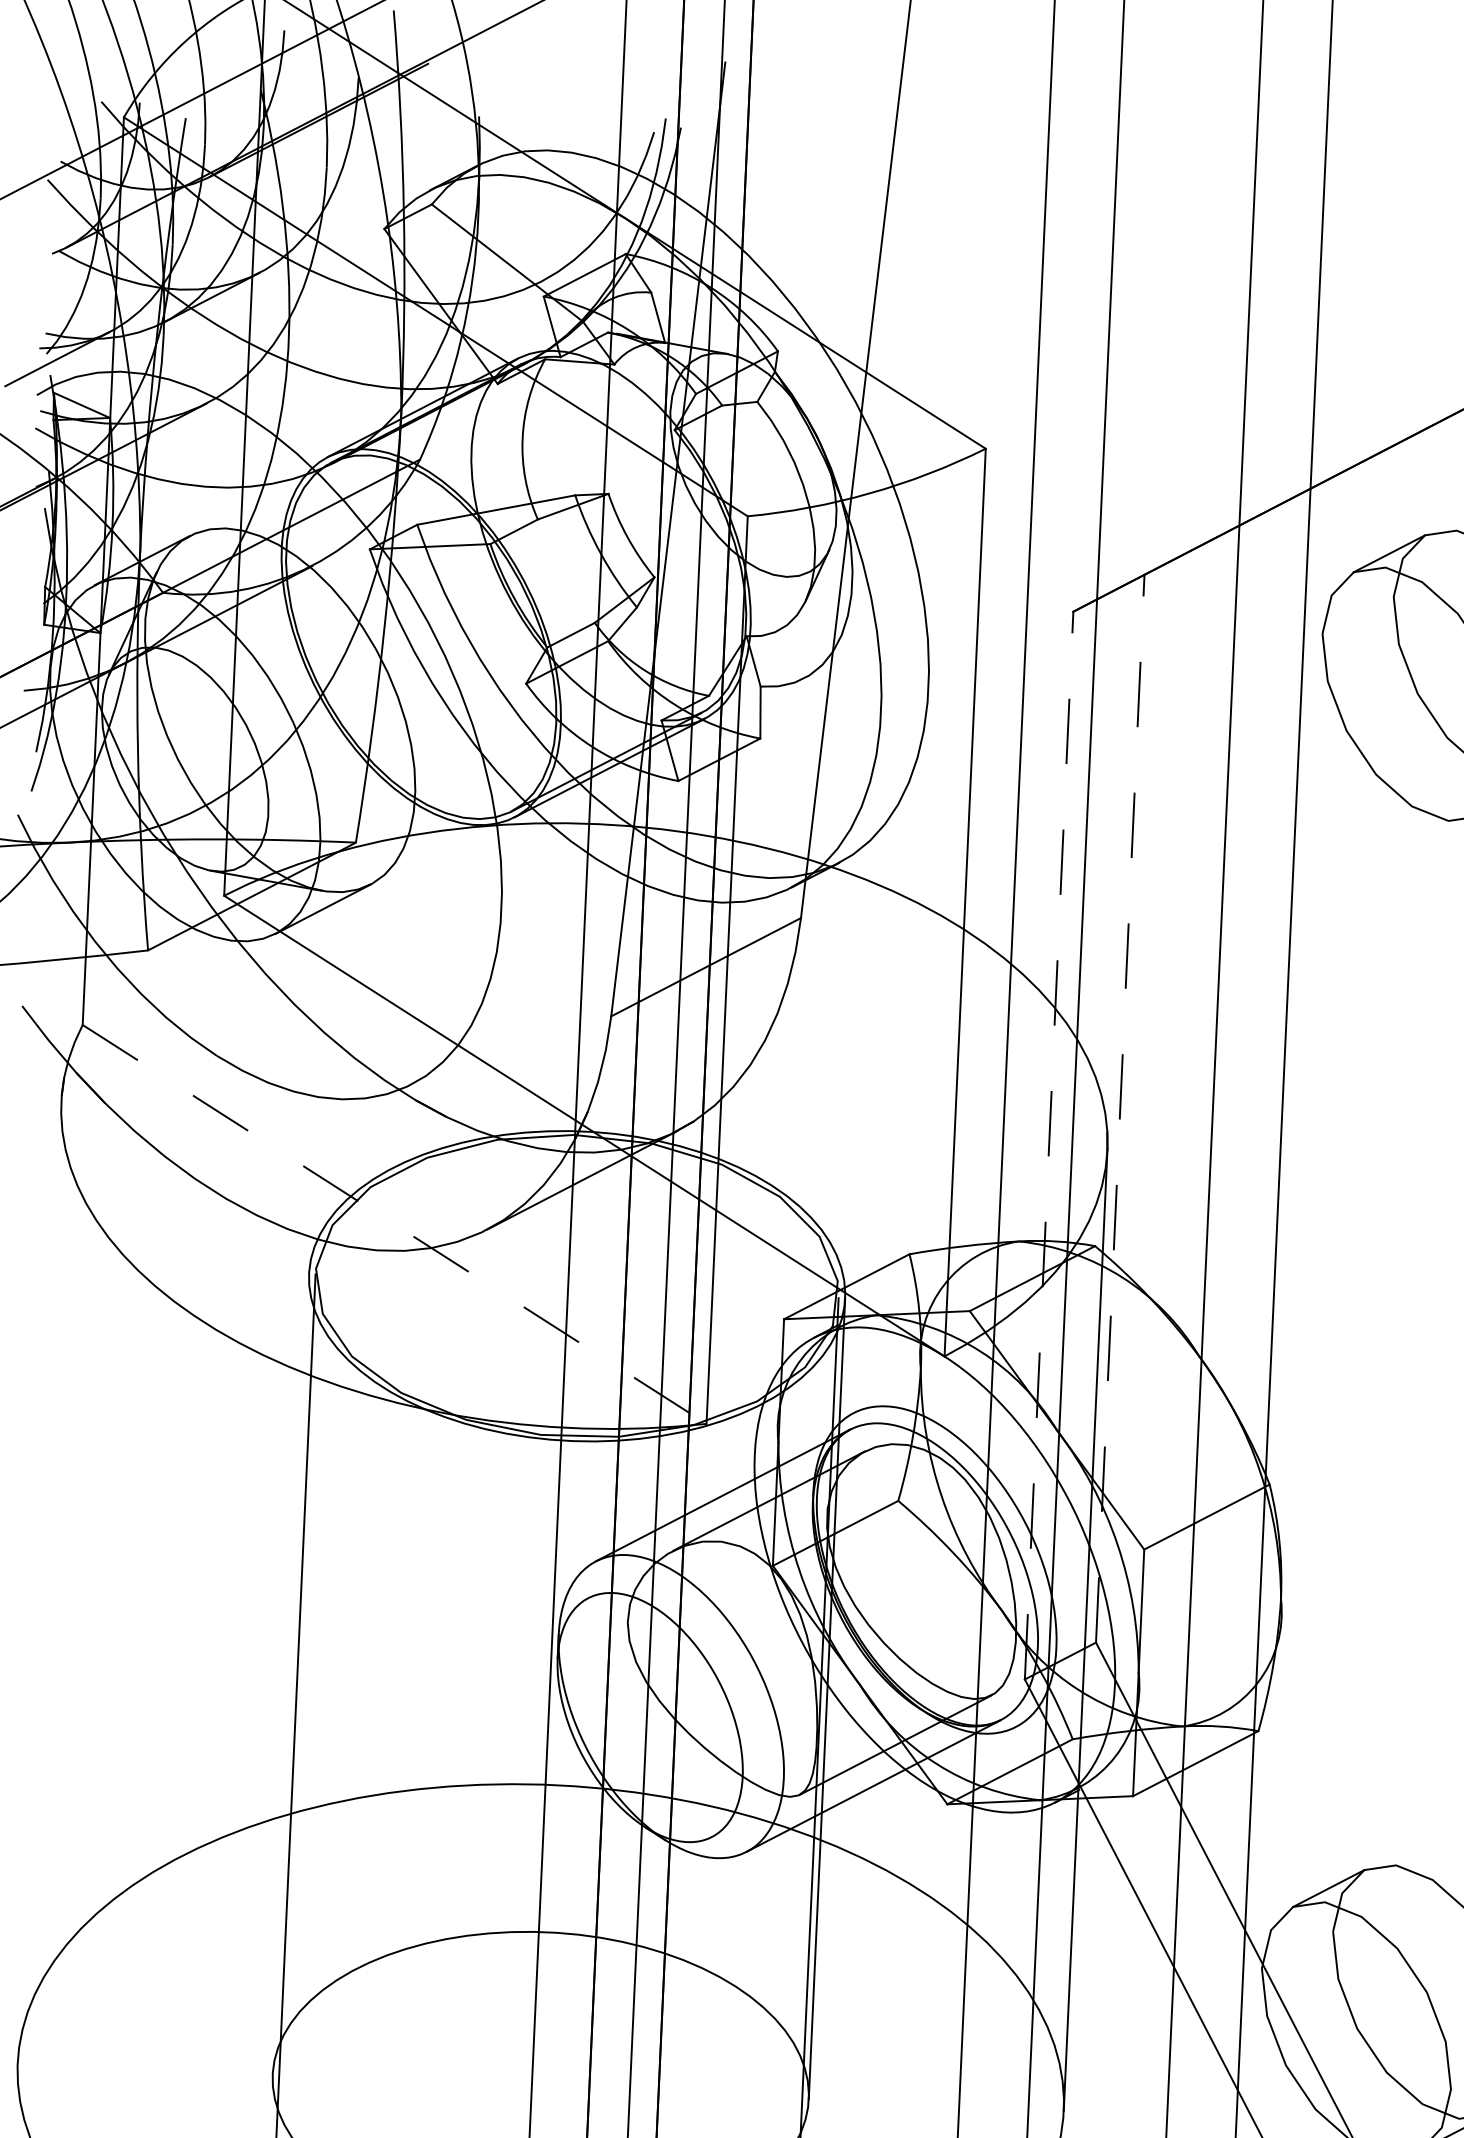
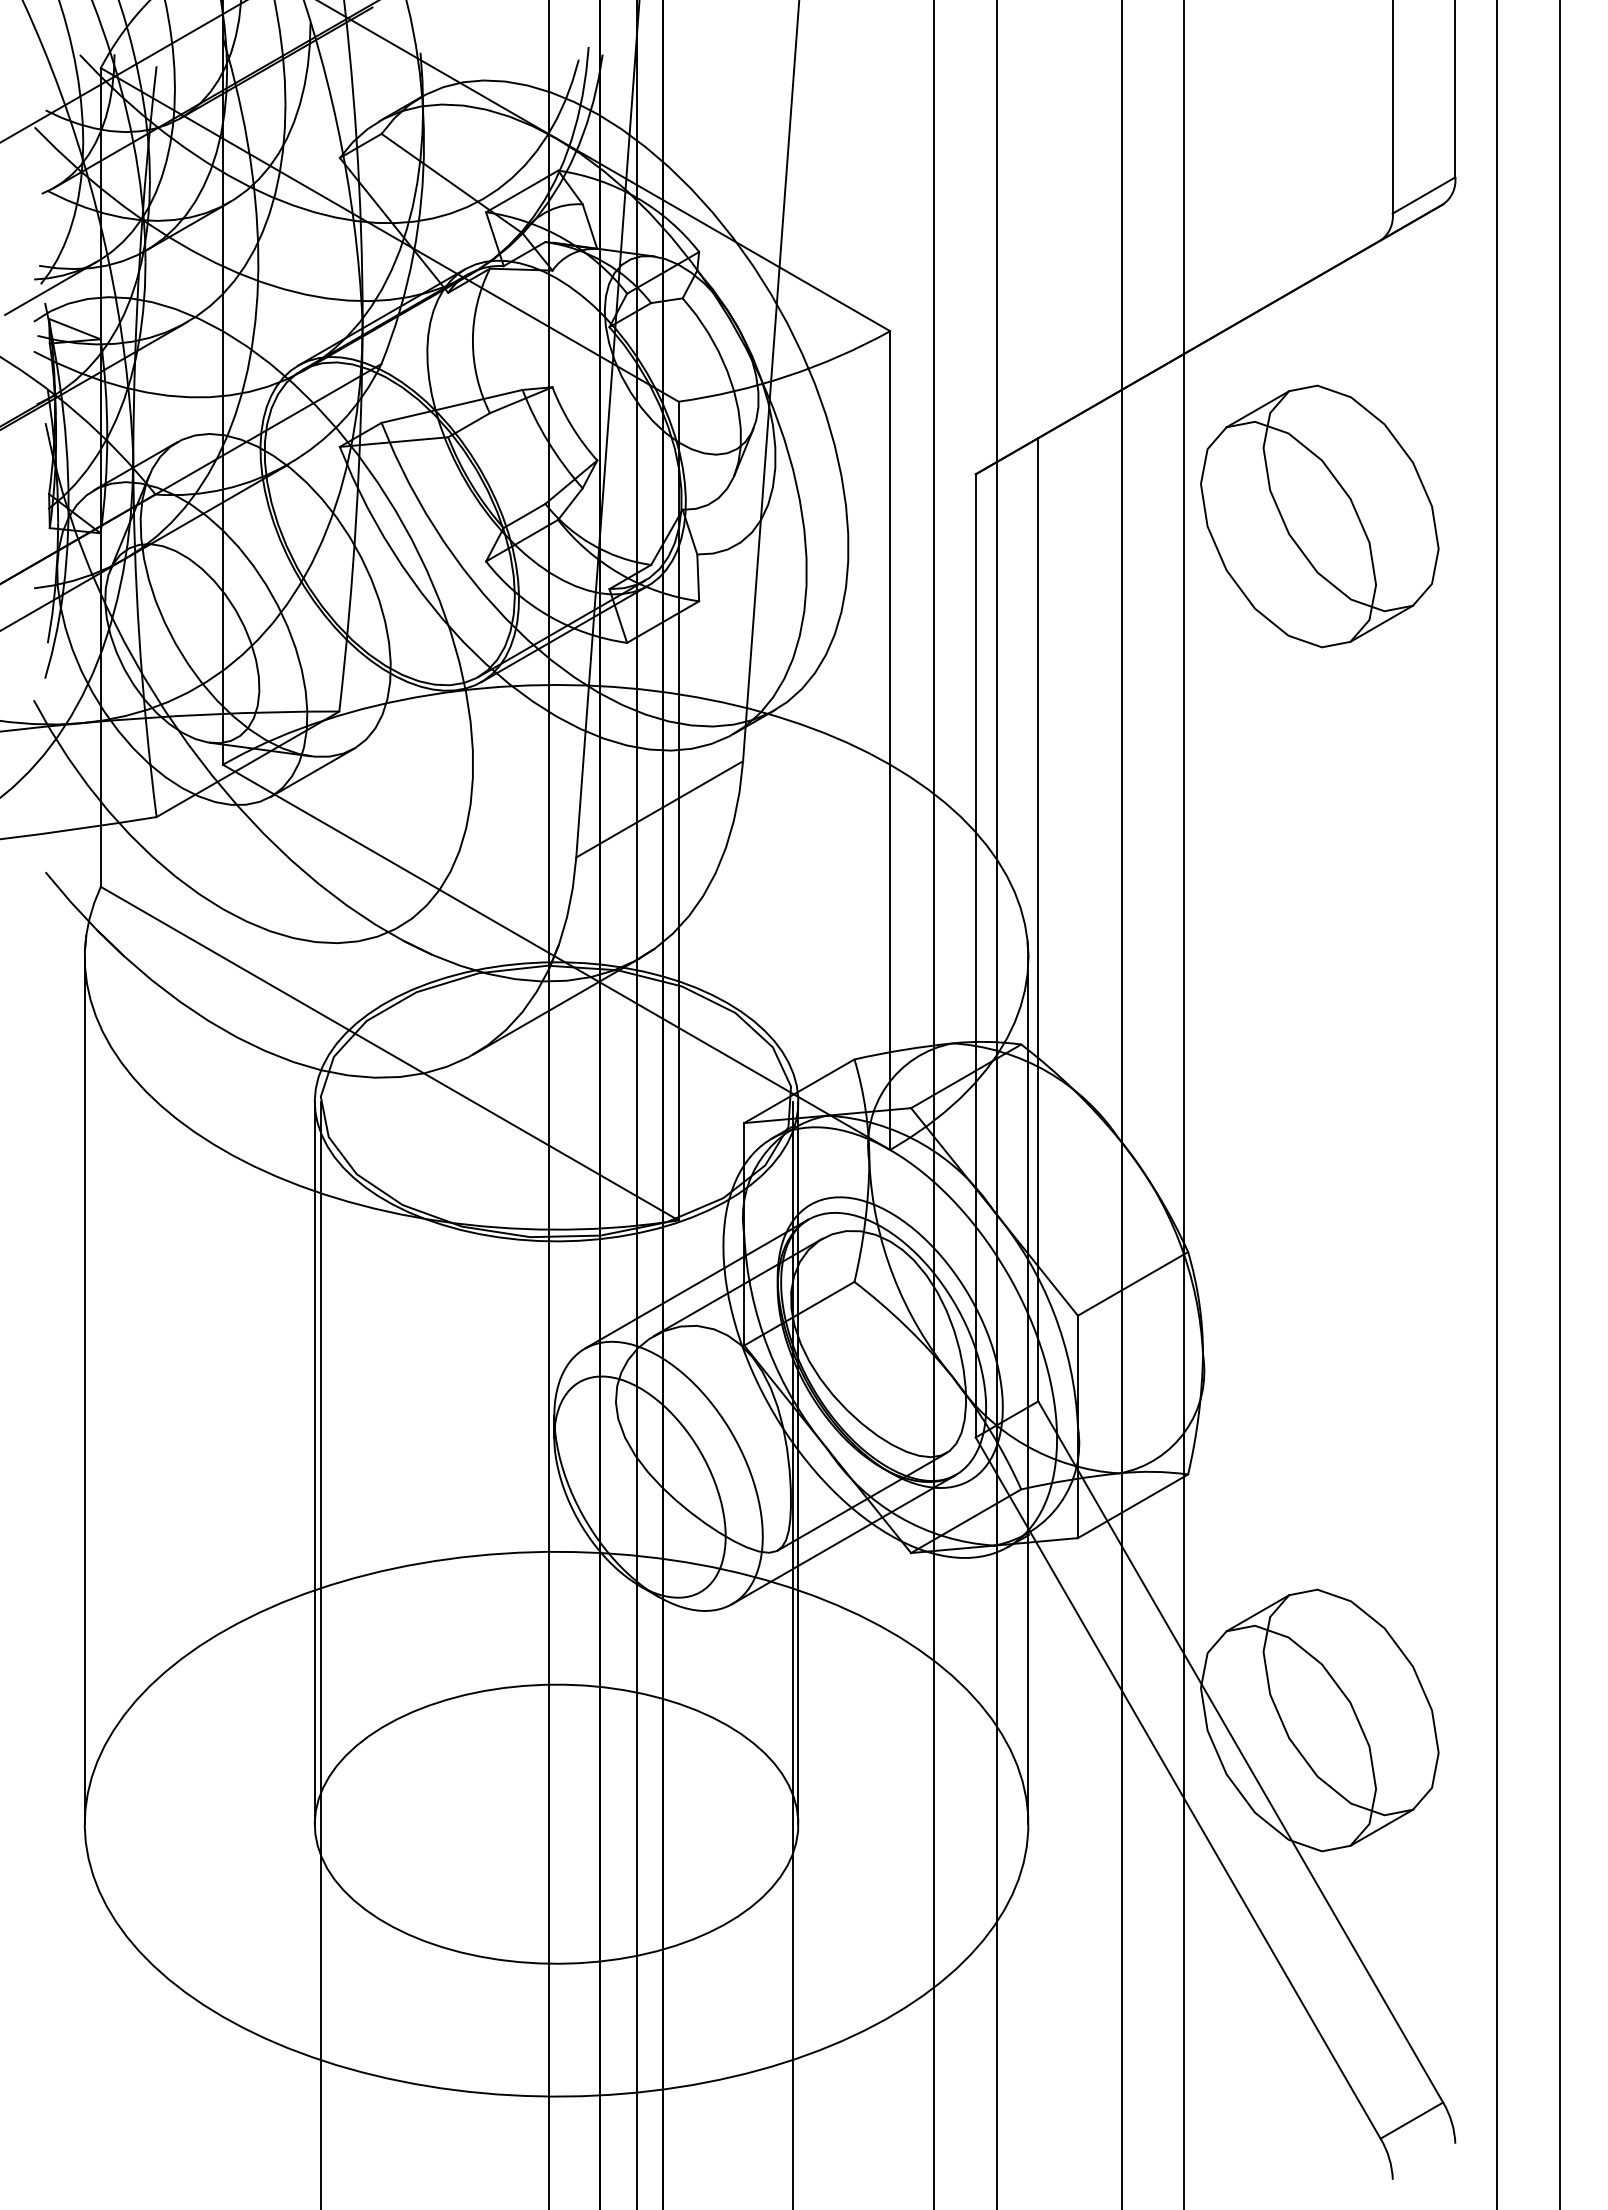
line: (1120, 1108) -> (1038, 919), dashed -> solid
line: (1048, 1145) -> (975, 955), dashed -> solid
line: (394, 1224) -> (389, 1053), dashed -> solid
line: (39, 1582) -> (84, 1390), added
line: (290, 1673) -> (314, 1462), added

